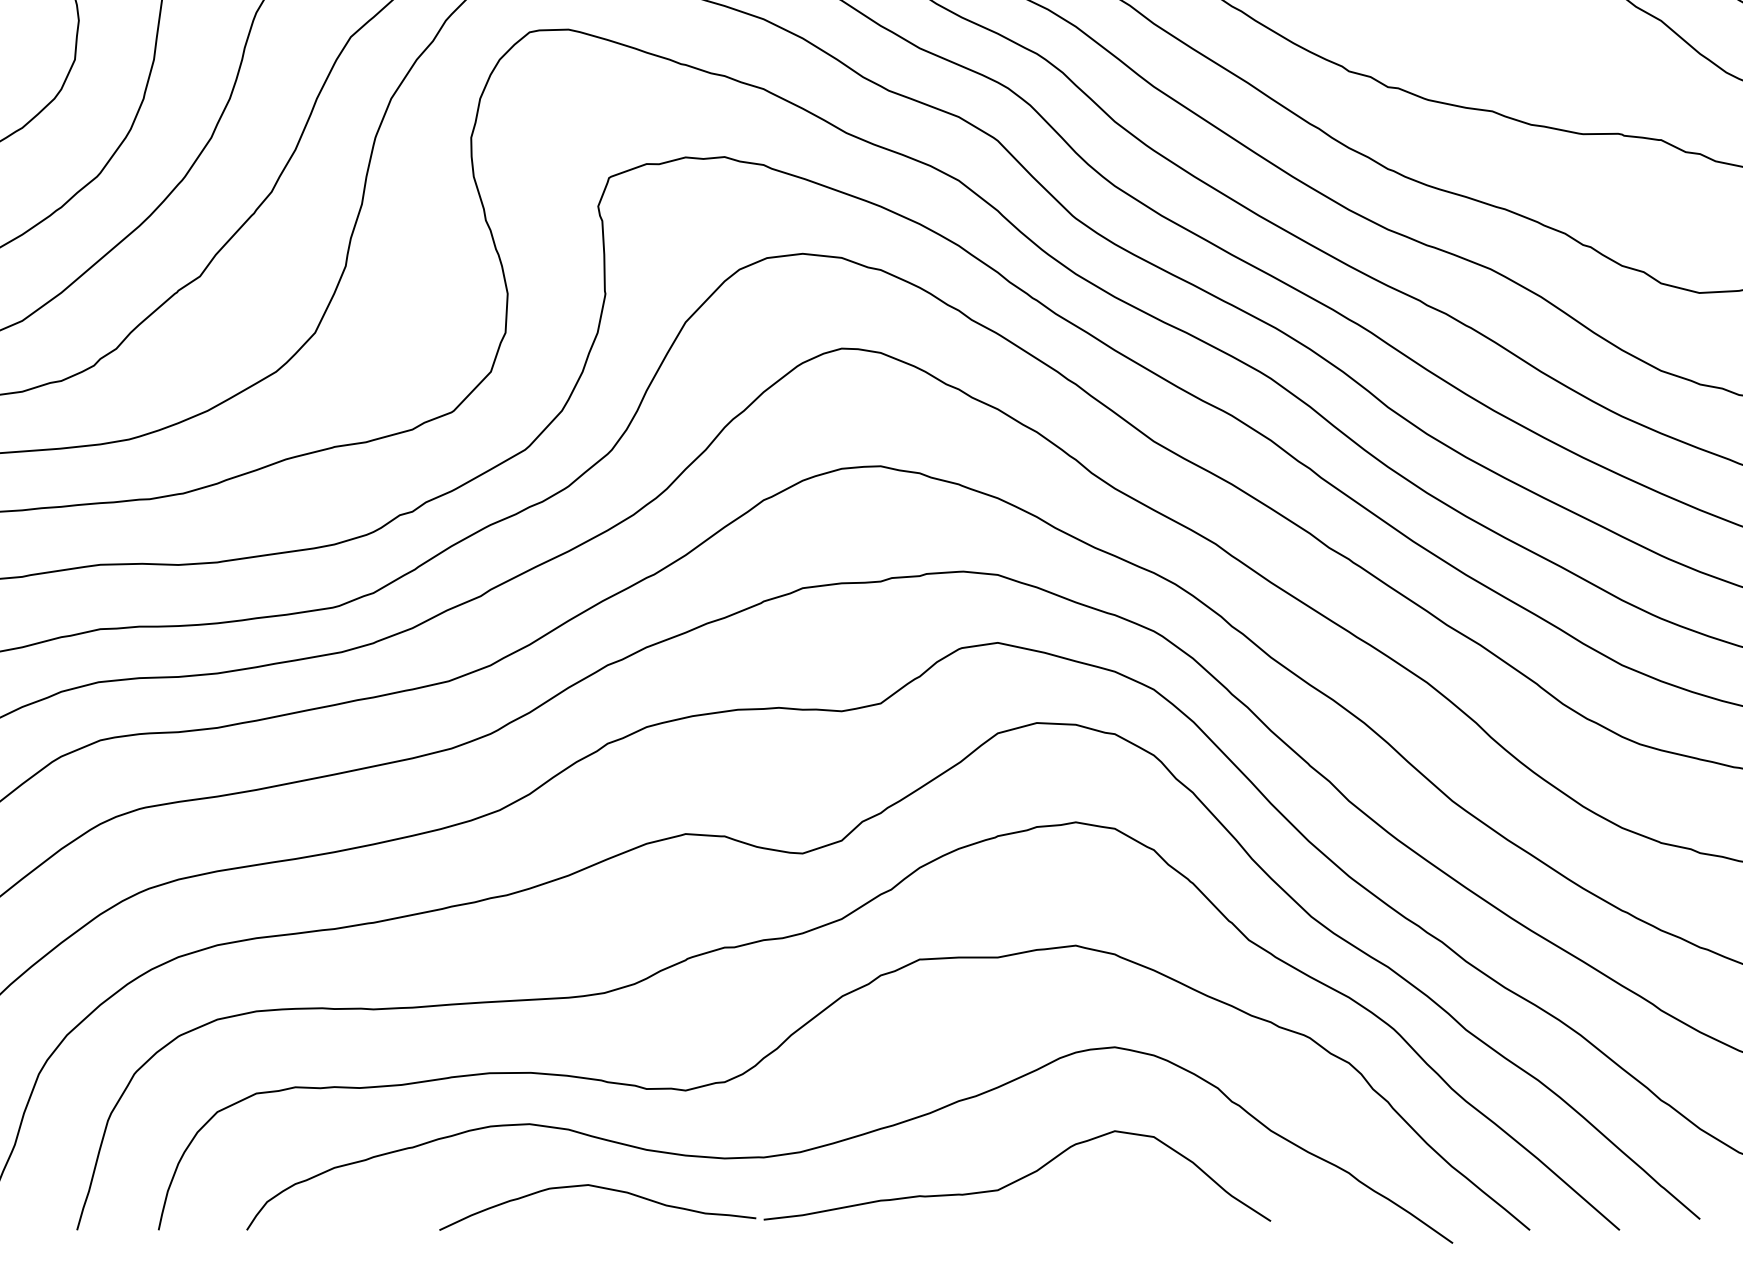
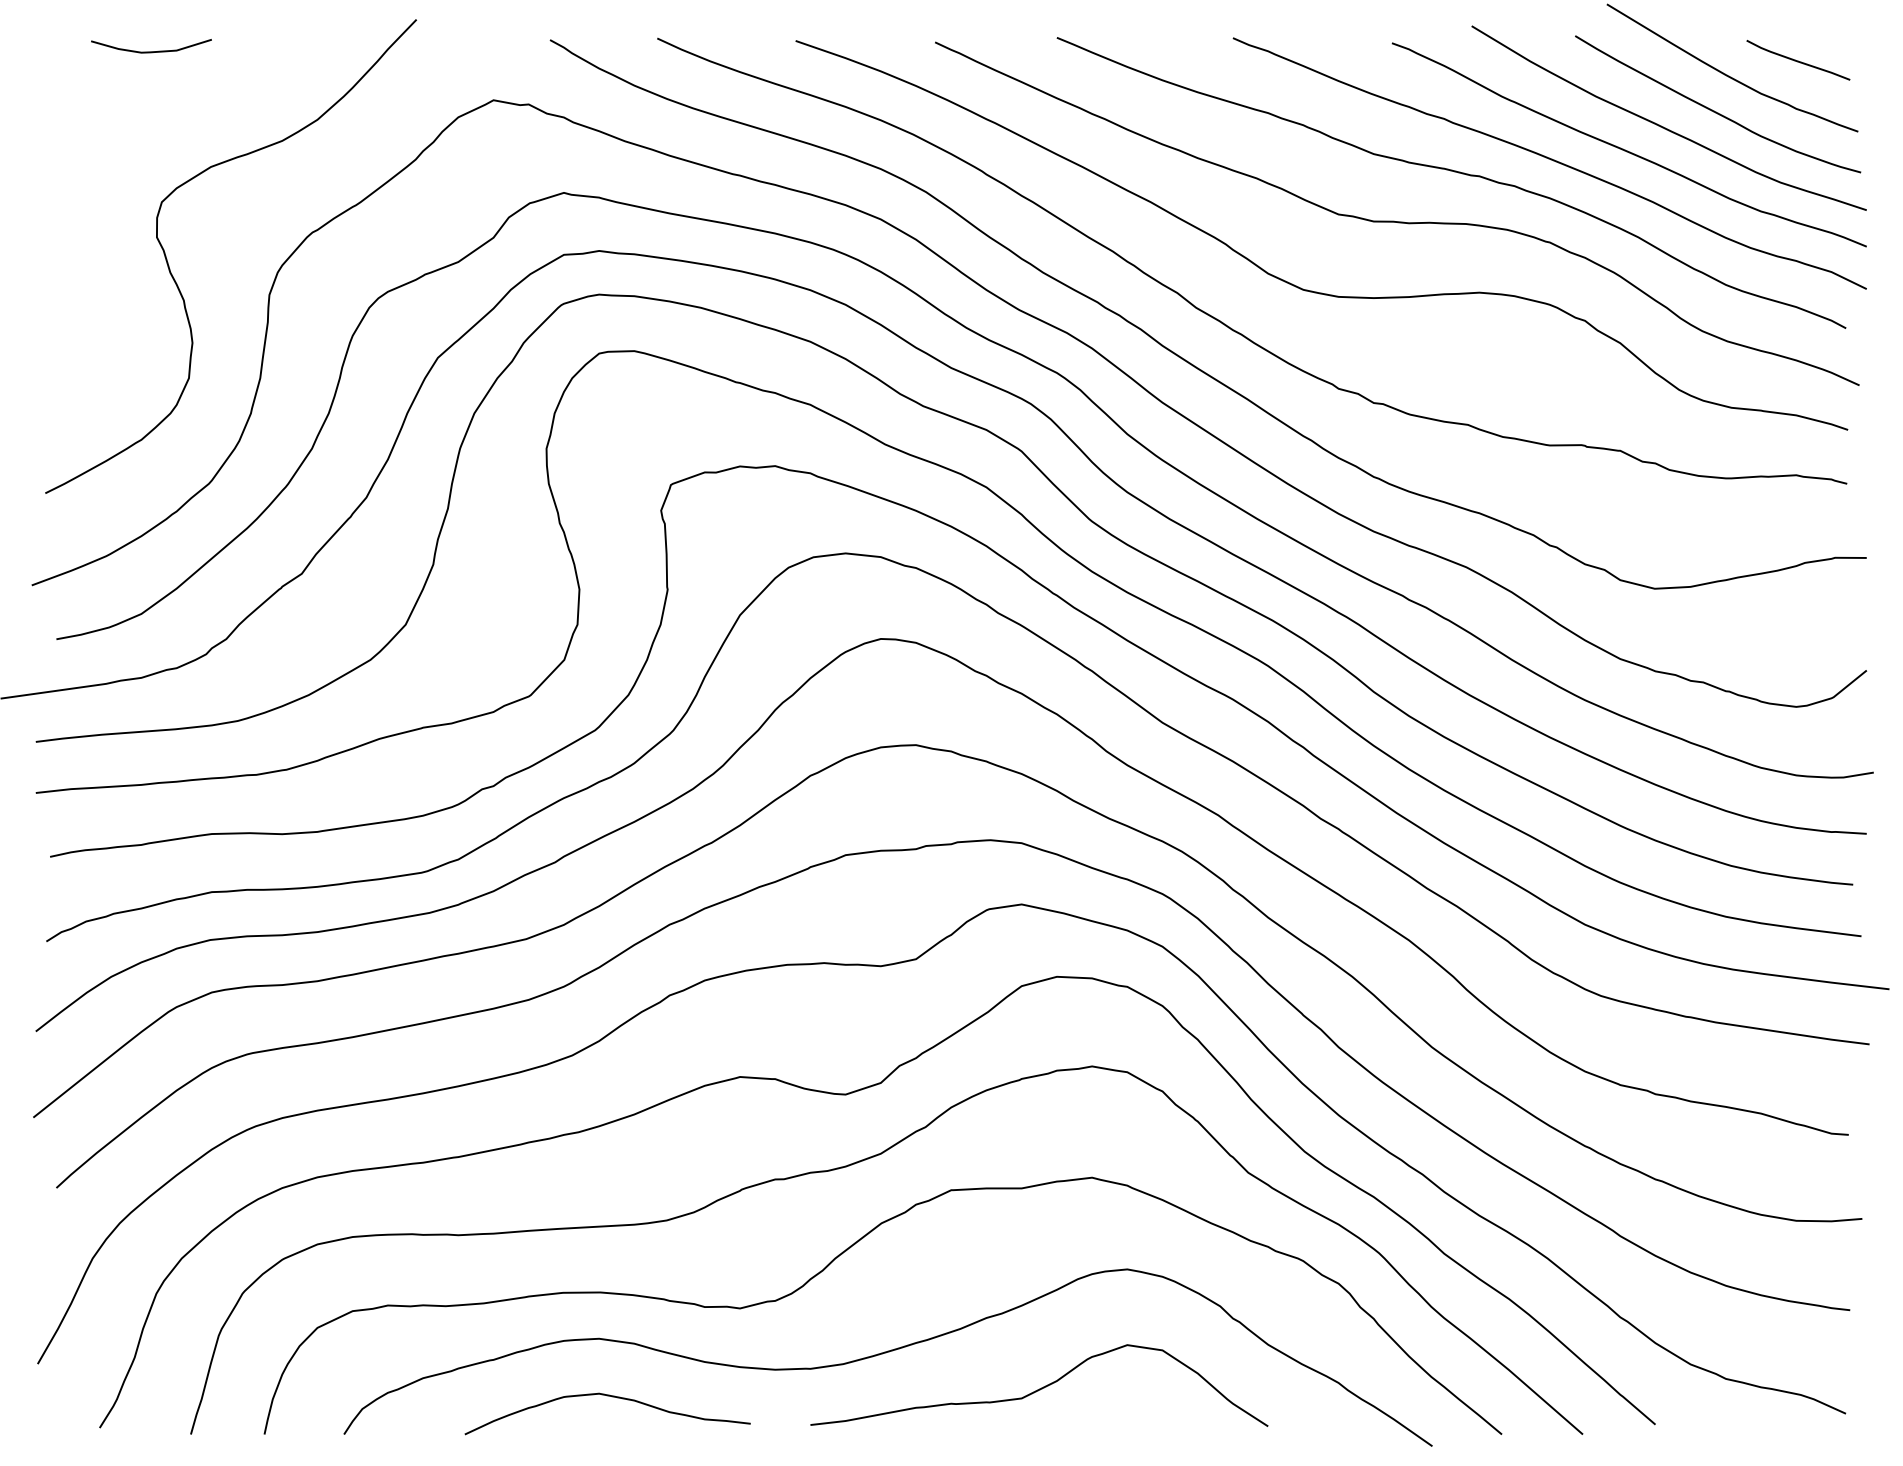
curve: (603, 1189) -> (612, 1397), moved

